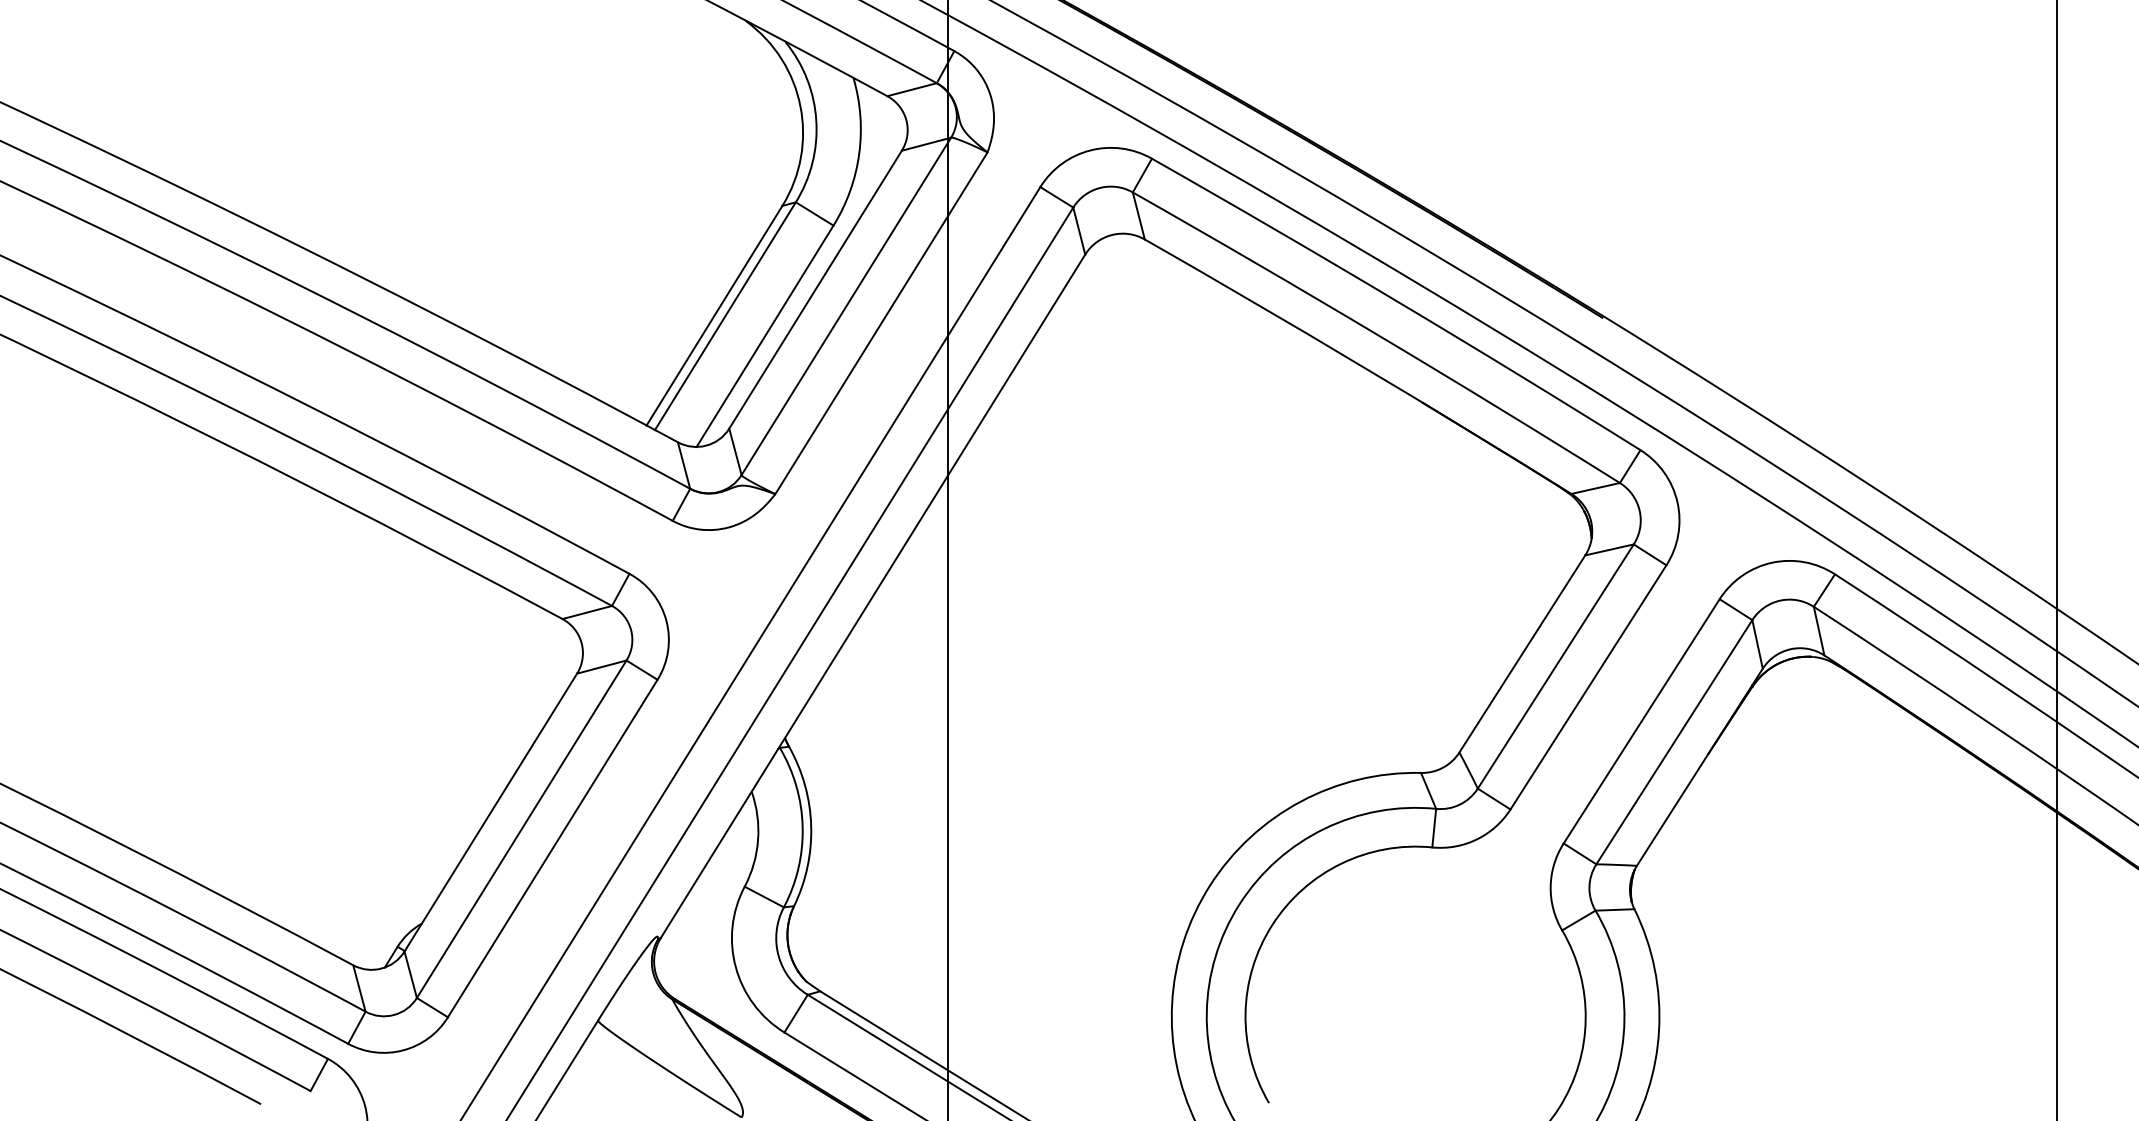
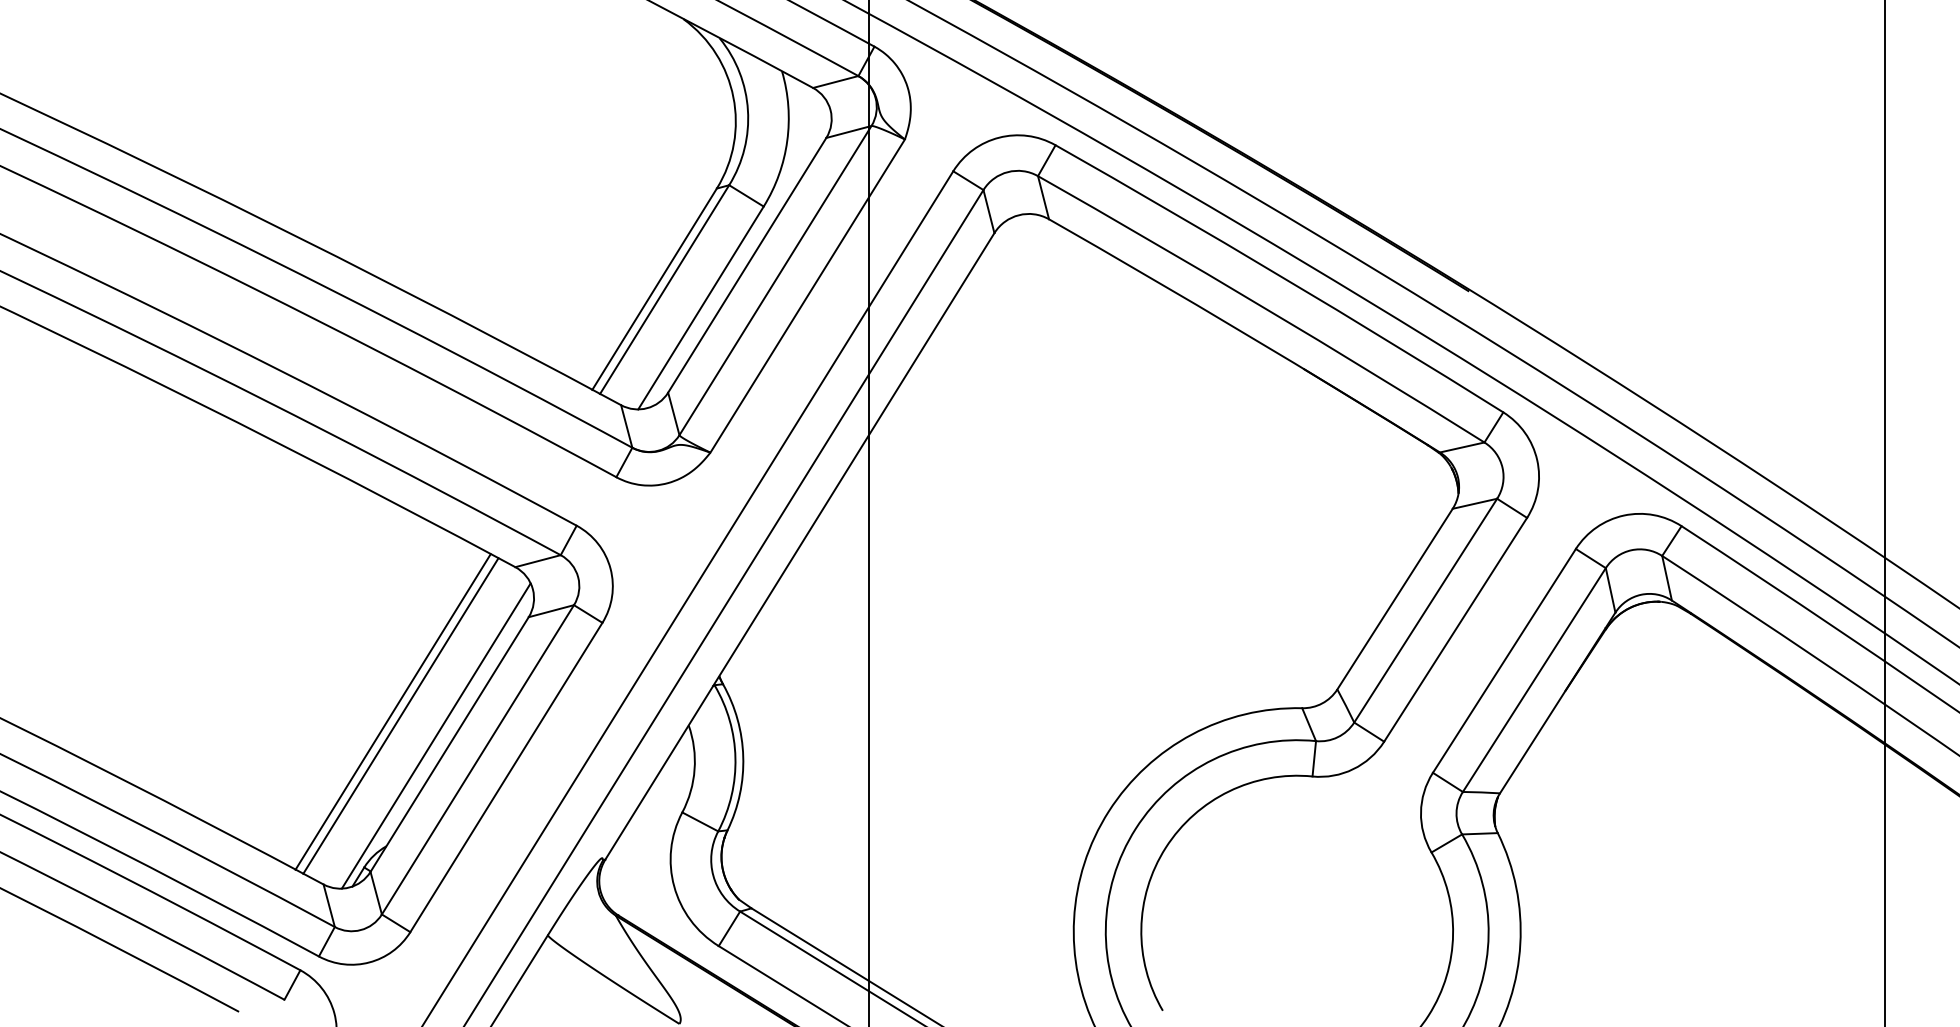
line: (428, 776) -> (392, 711), added
line: (437, 780) -> (400, 715), added
line: (475, 802) -> (435, 735), added

